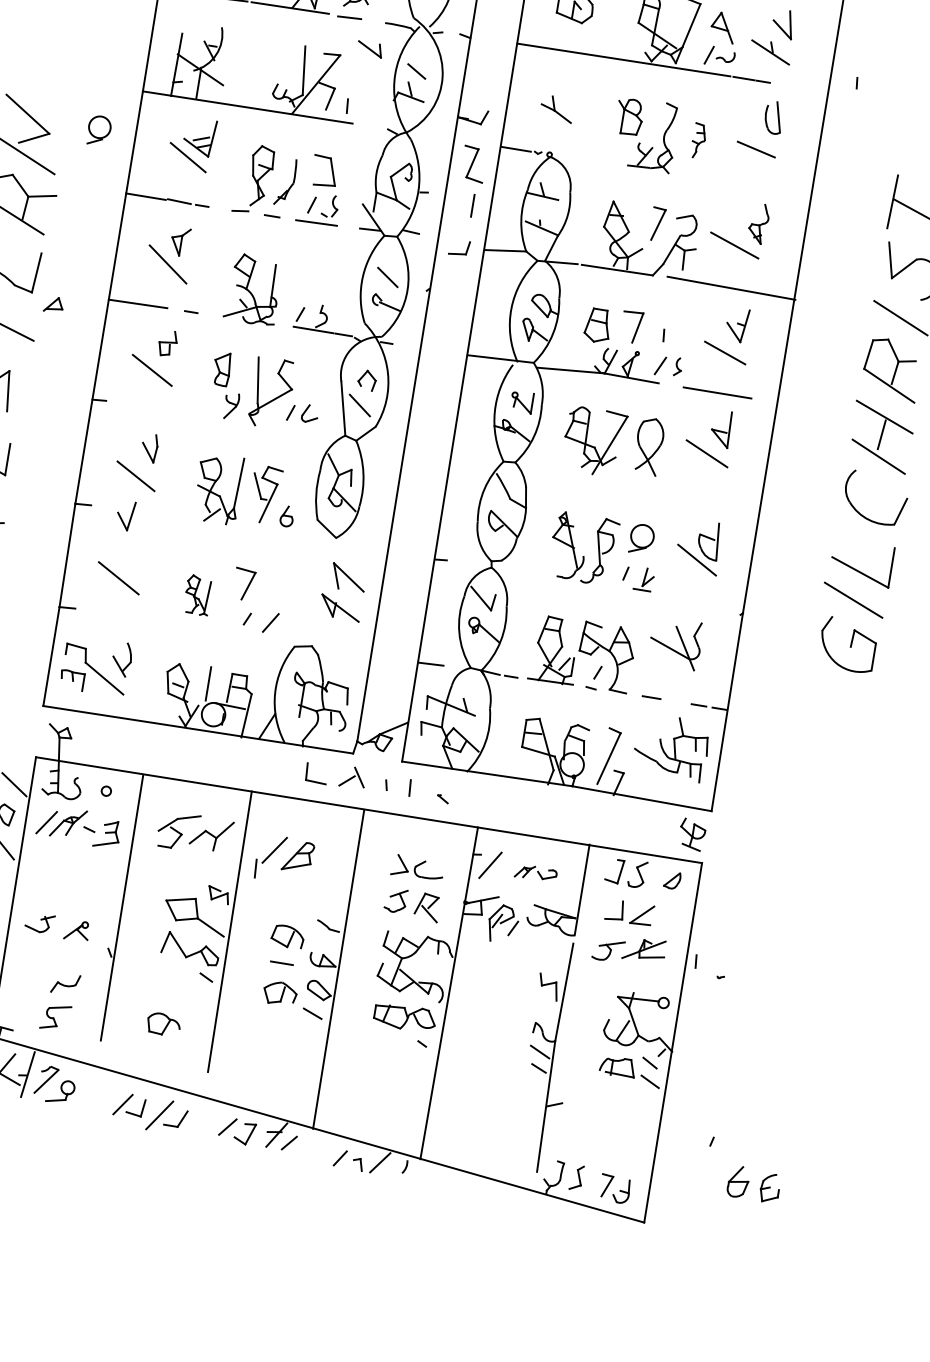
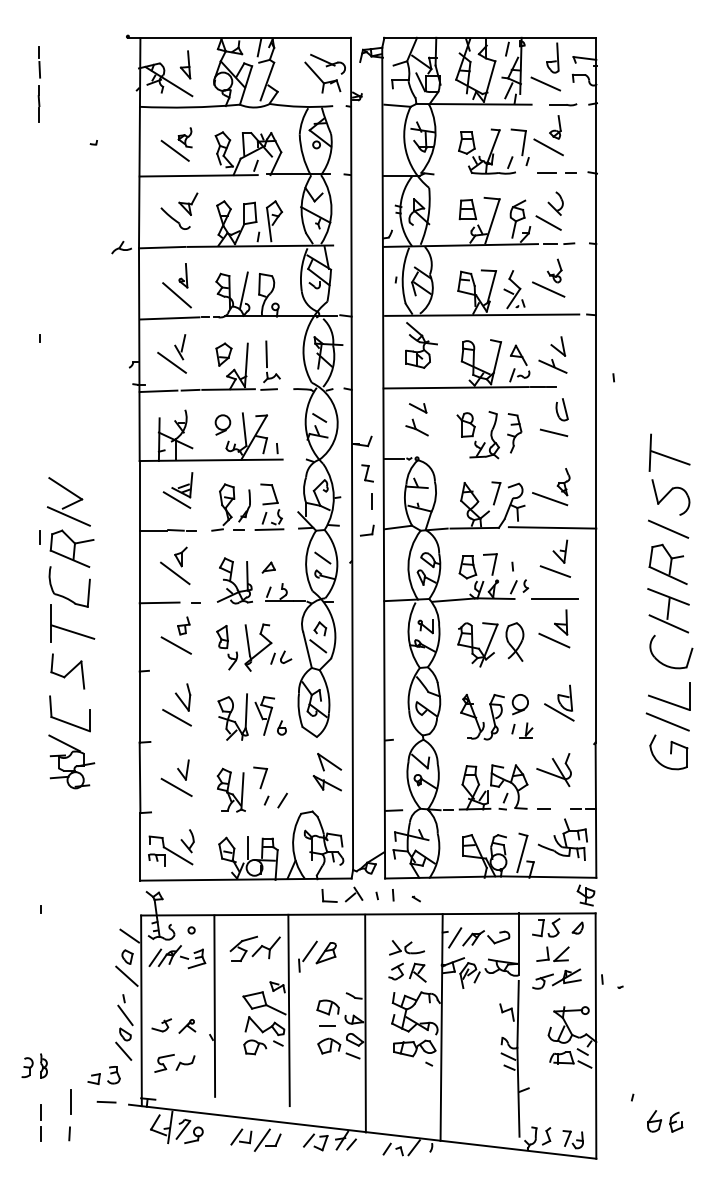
part: (370, 49) -> (418, 408), moved
part: (98, 129) -> (222, 424), moved
part: (698, 140) -> (514, 433), size x1.67
part: (473, 164) -> (367, 473), size x0.71
part: (53, 304) -> (268, 567), moved
part: (148, 447) -> (182, 697), size x1.43
part: (125, 514) -> (183, 769), moved
part: (197, 594) -> (230, 789), size x1.67
part: (536, 873) -> (486, 938), size x1.67
part: (55, 1017) -> (164, 1063), moved
part: (164, 1024) -> (255, 1047), moved

